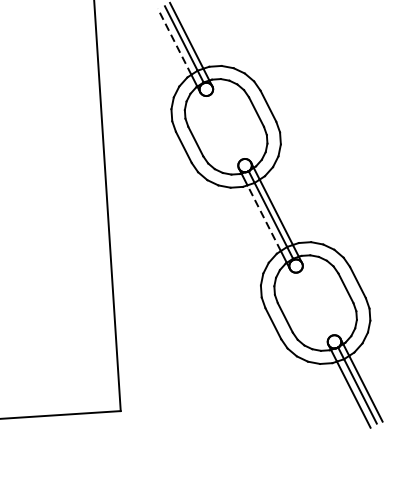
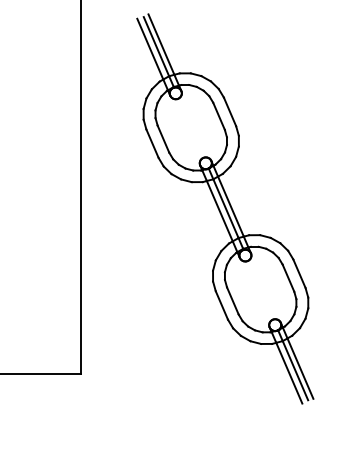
line: (174, 40) -> (150, 48), dashed -> solid
line: (263, 218) -> (219, 211), dashed -> solid

